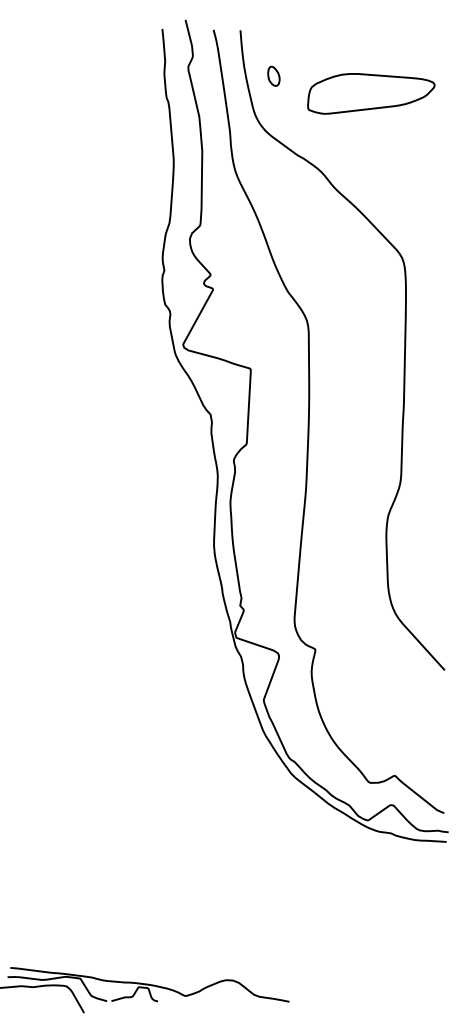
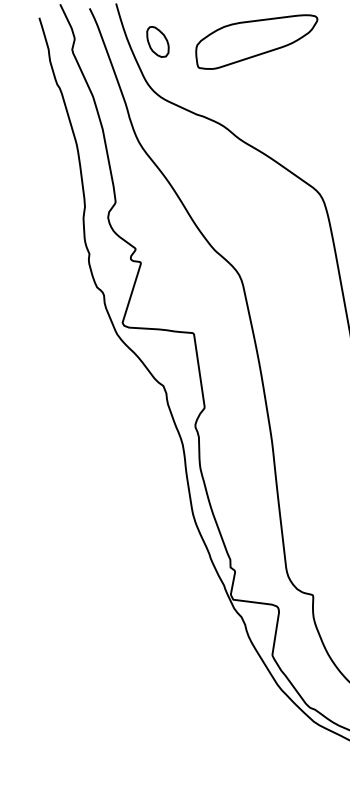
part: (273, 76) -> (157, 42), size x1.67

